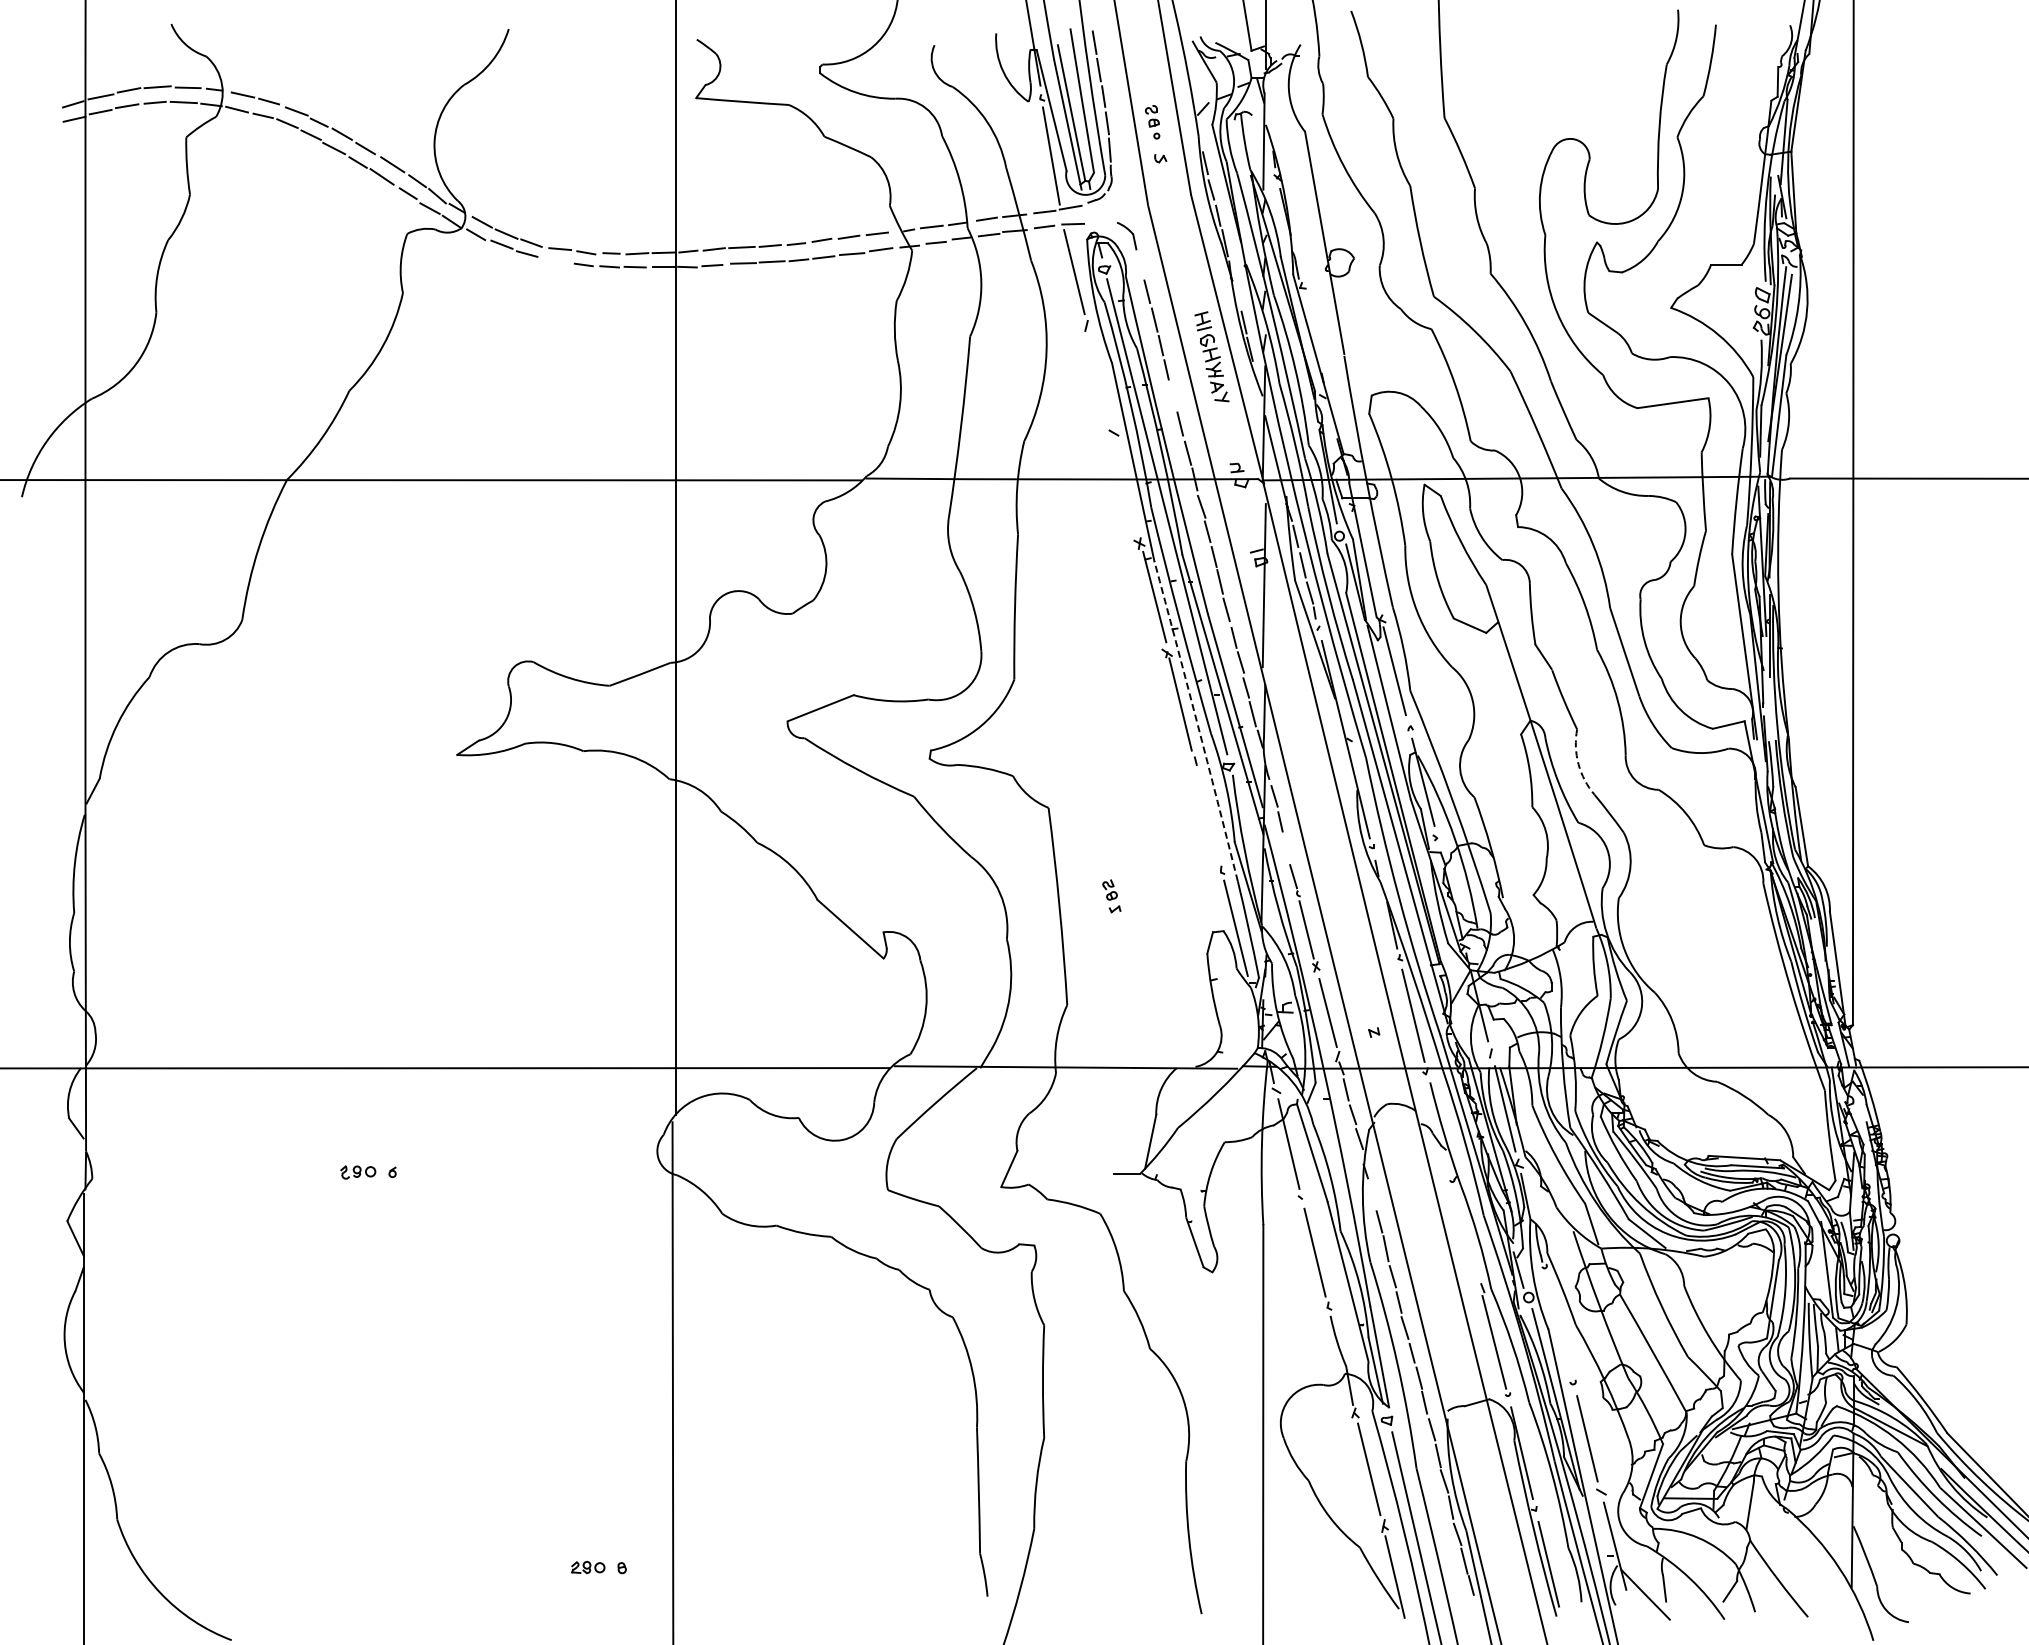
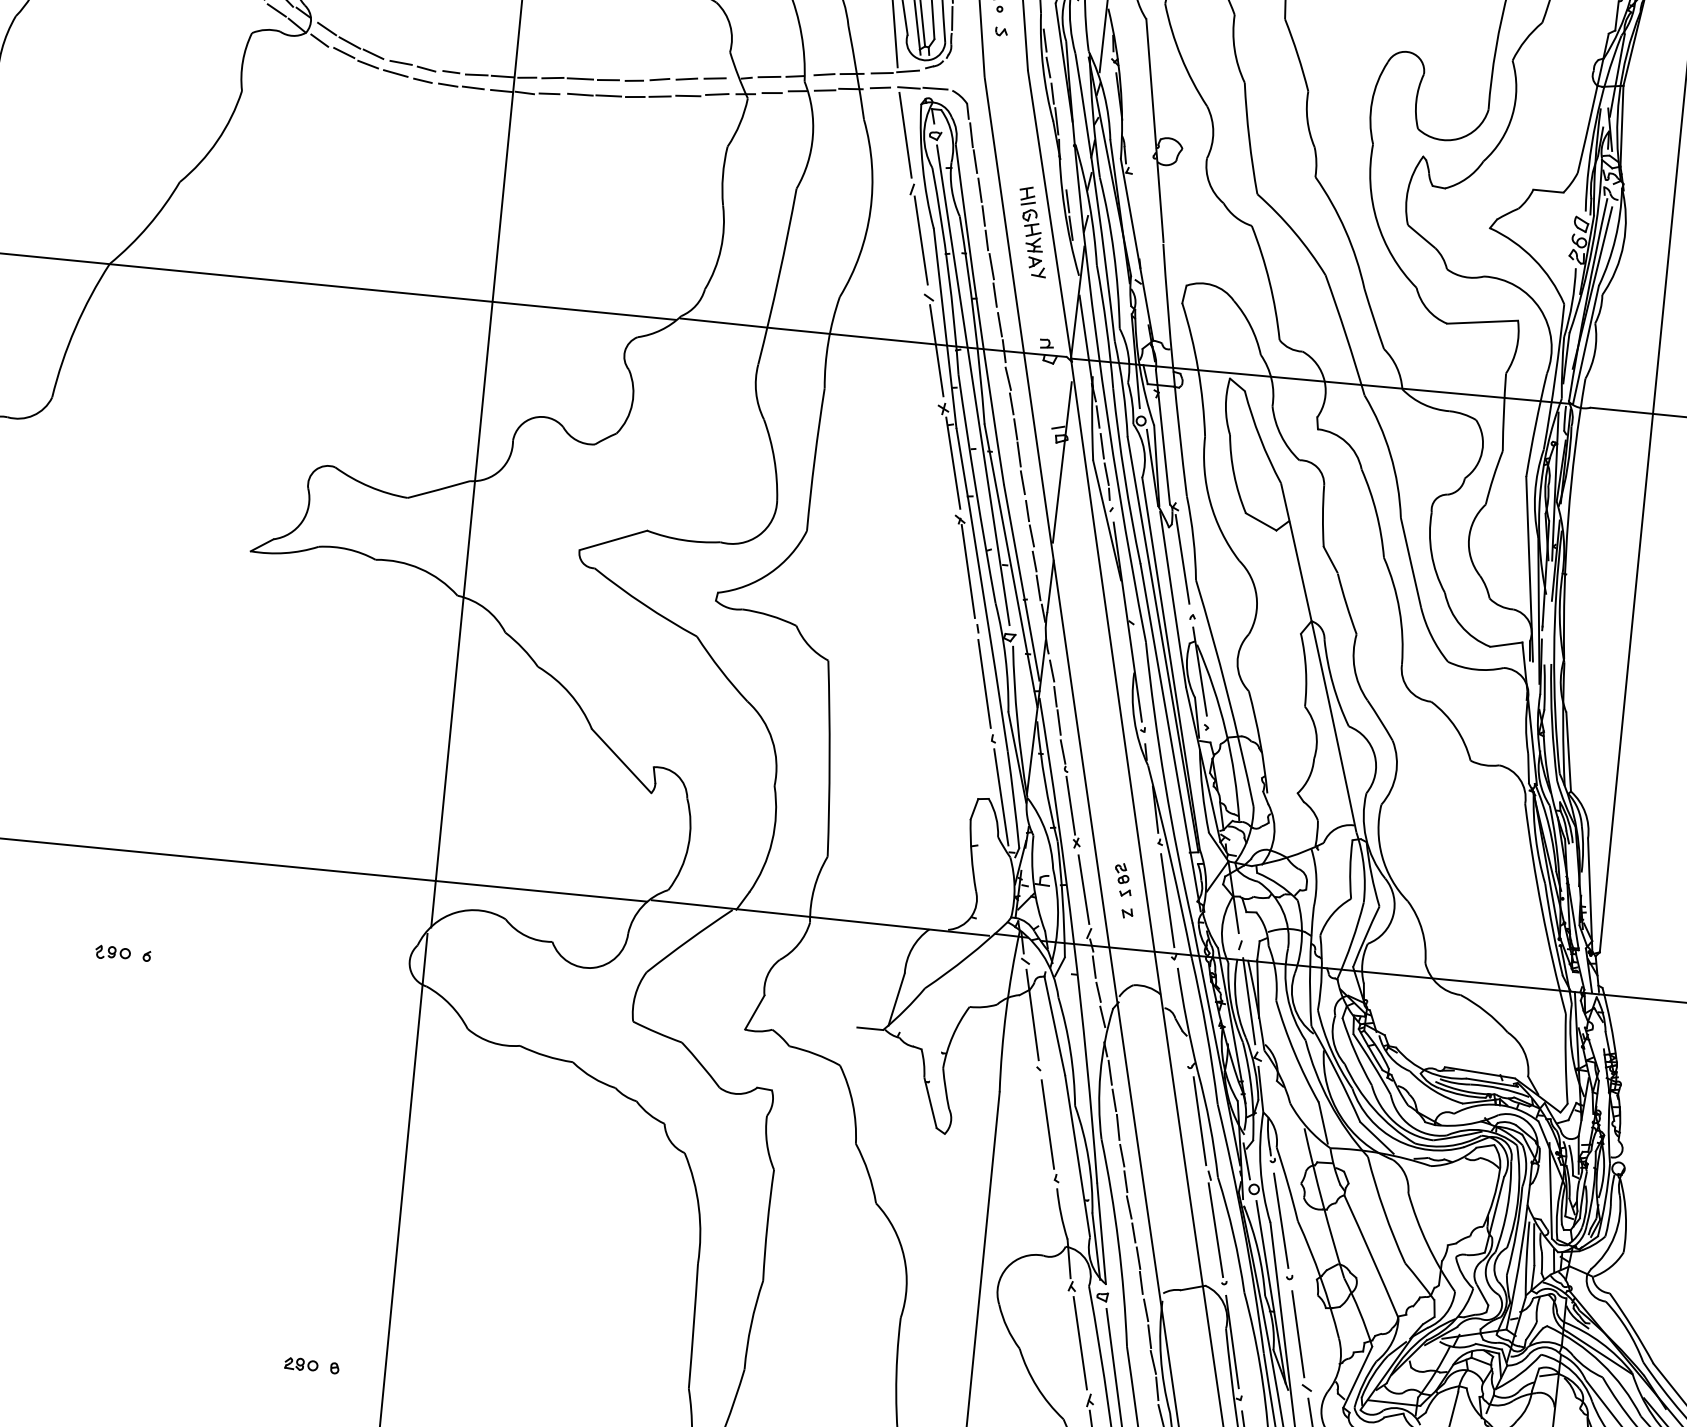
line: (1099, 222) -> (935, 88), added
line: (555, 260) -> (395, 73), added
line: (1140, 265) -> (971, 135), added
line: (1100, 376) -> (921, 240), added
line: (1173, 395) -> (991, 266), added
line: (1126, 485) -> (936, 350), added
arc: (1196, 721) -> (982, 589), dashed -> solid
arc: (1578, 764) -> (1354, 669), dashed -> solid
line: (1207, 815) -> (984, 683), added
line: (1286, 847) -> (1058, 722), added
part: (1111, 896) -> (1123, 880), moved
line: (1372, 1194) -> (1110, 1072), added
line: (1467, 1233) -> (1199, 1120), added
line: (1558, 1326) -> (1280, 1220), added

